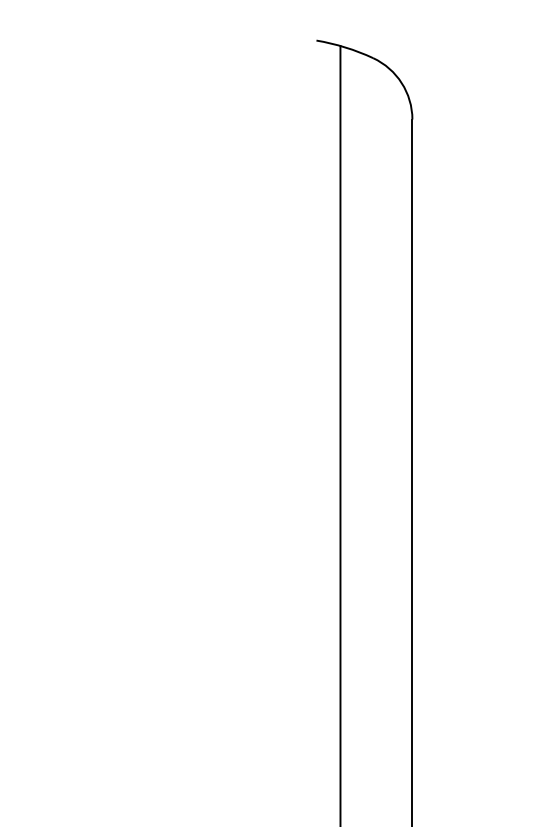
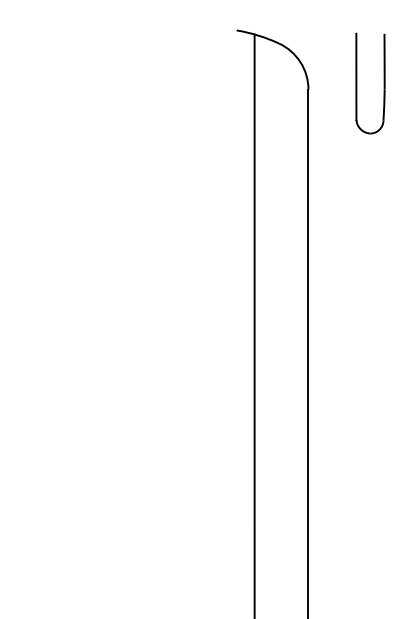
part: (477, 111) -> (357, 83), added

